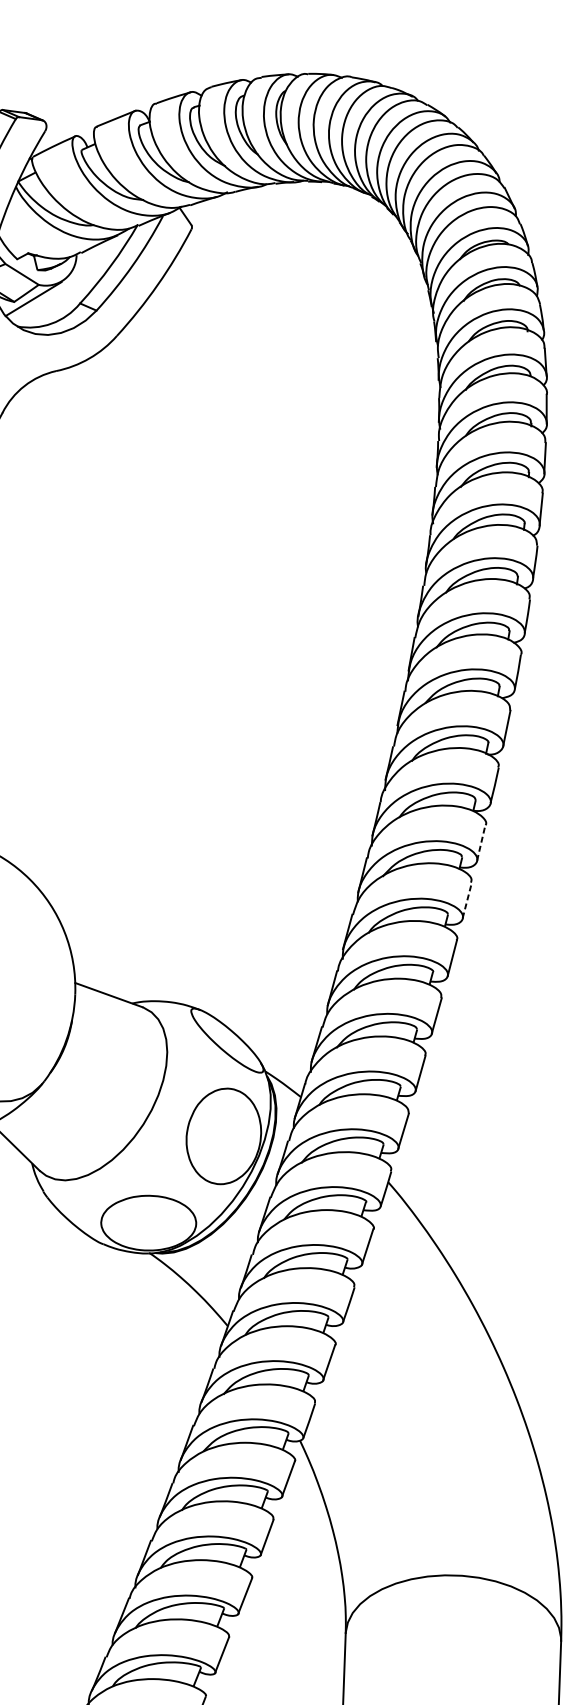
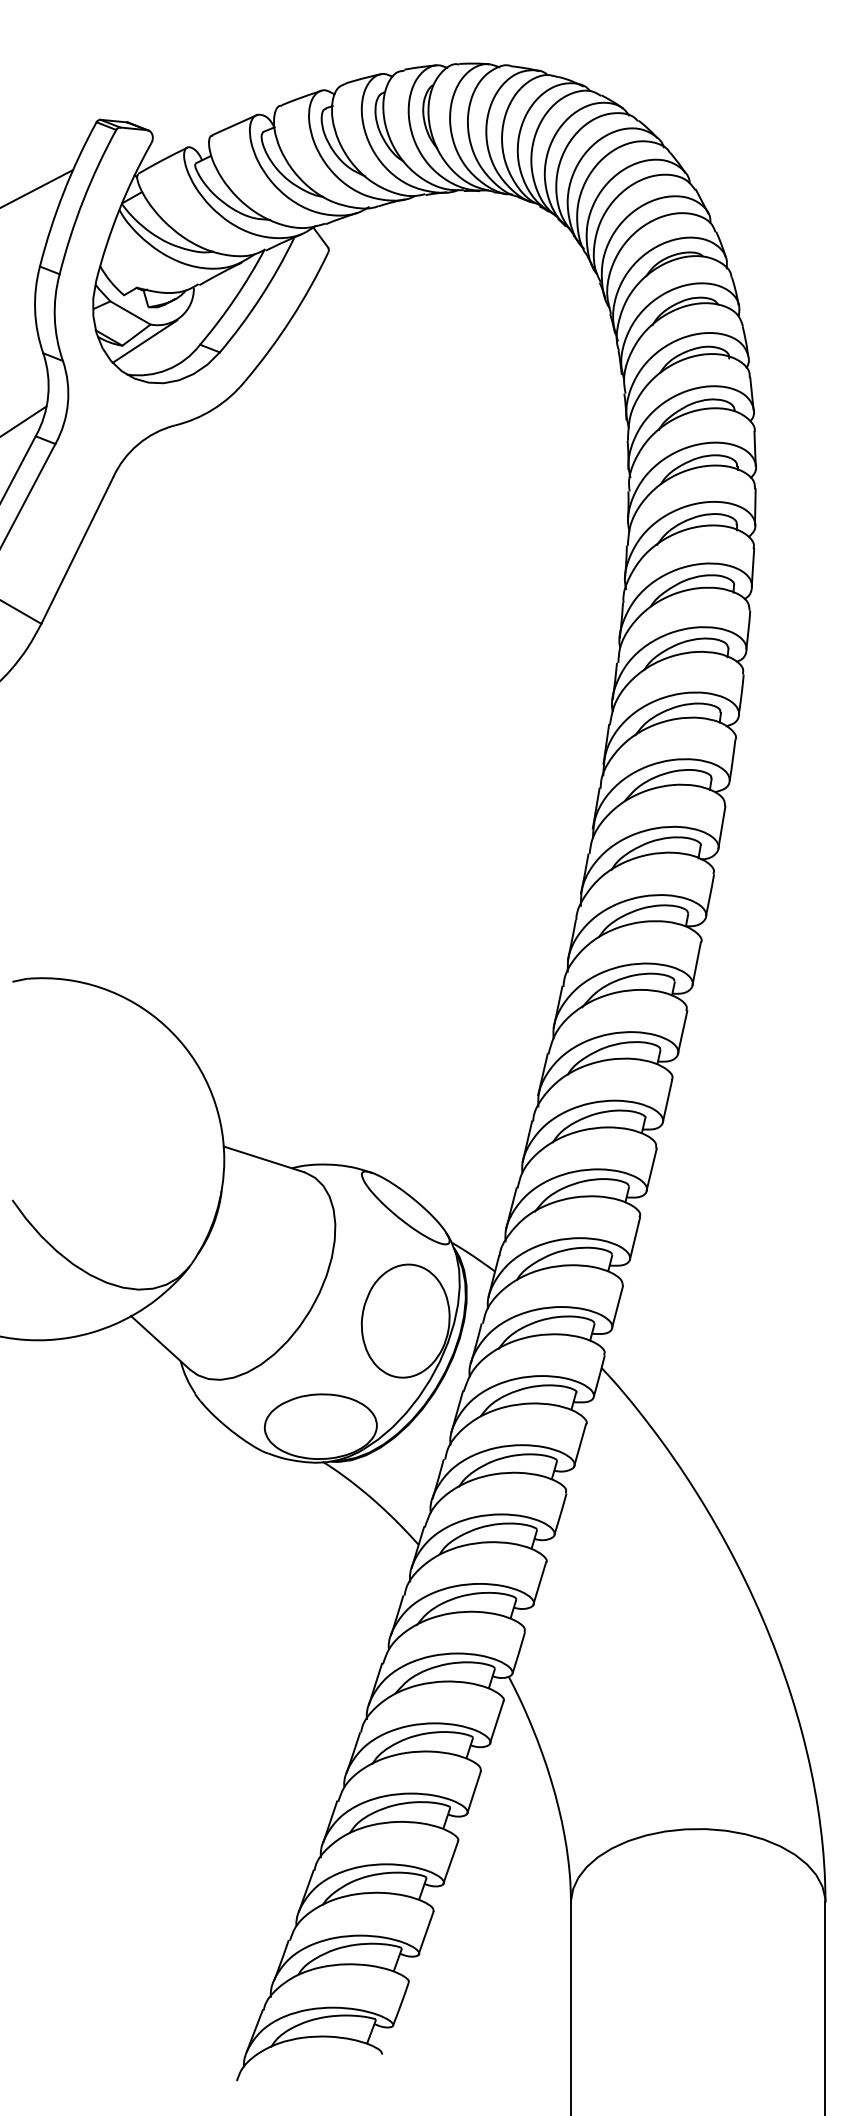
line: (481, 842) -> (696, 963), dashed -> solid
line: (467, 900) -> (682, 1032), dashed -> solid

